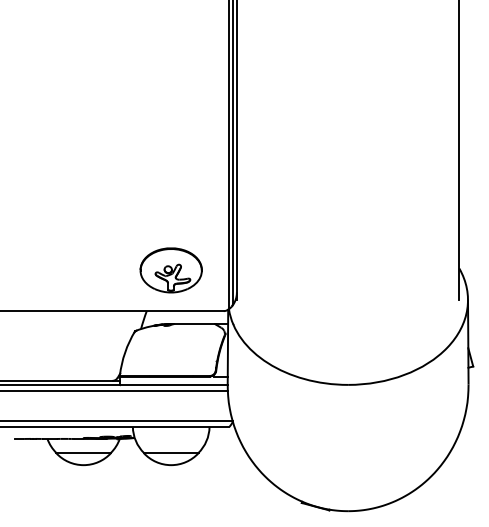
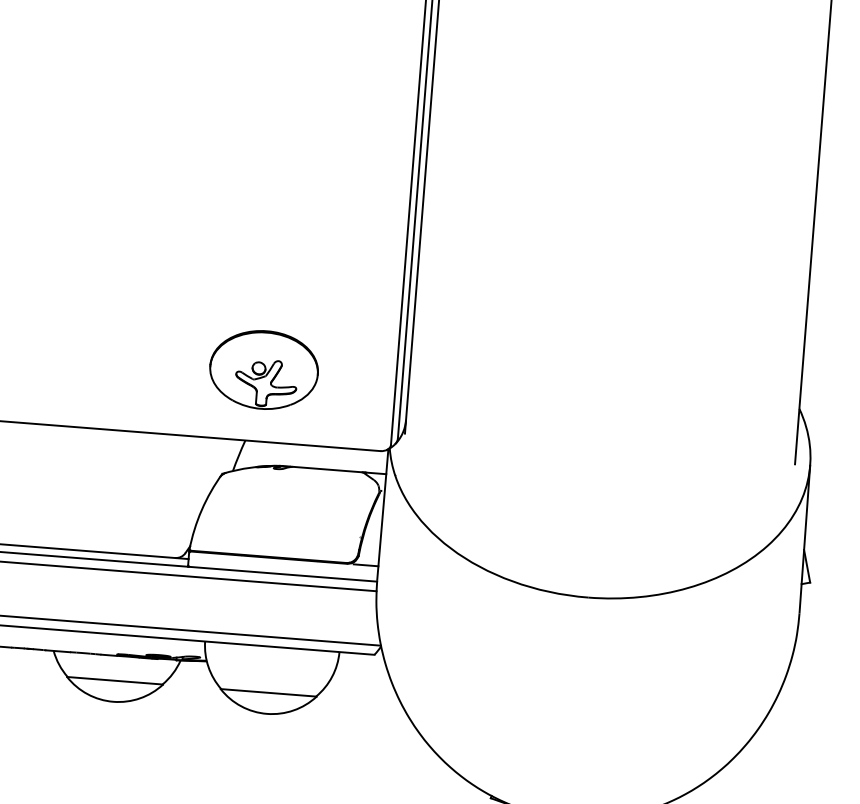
part: (170, 270) -> (262, 370), moved

